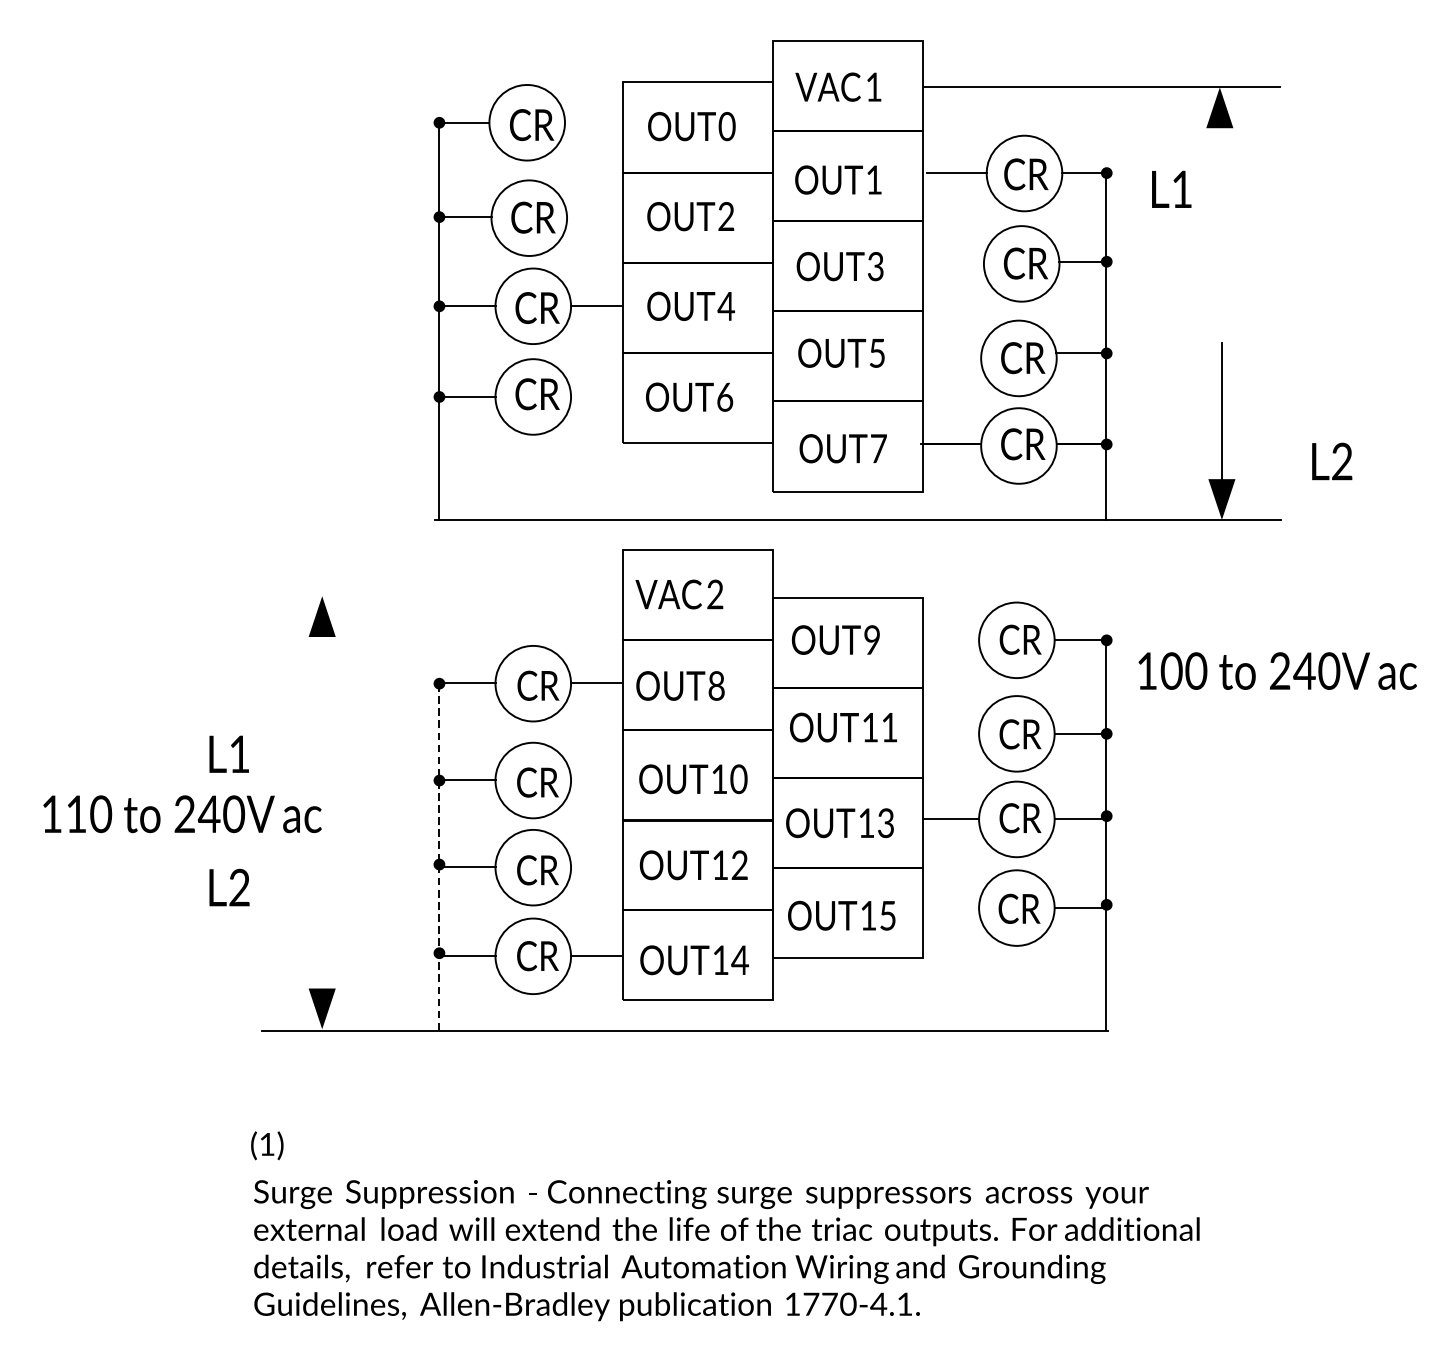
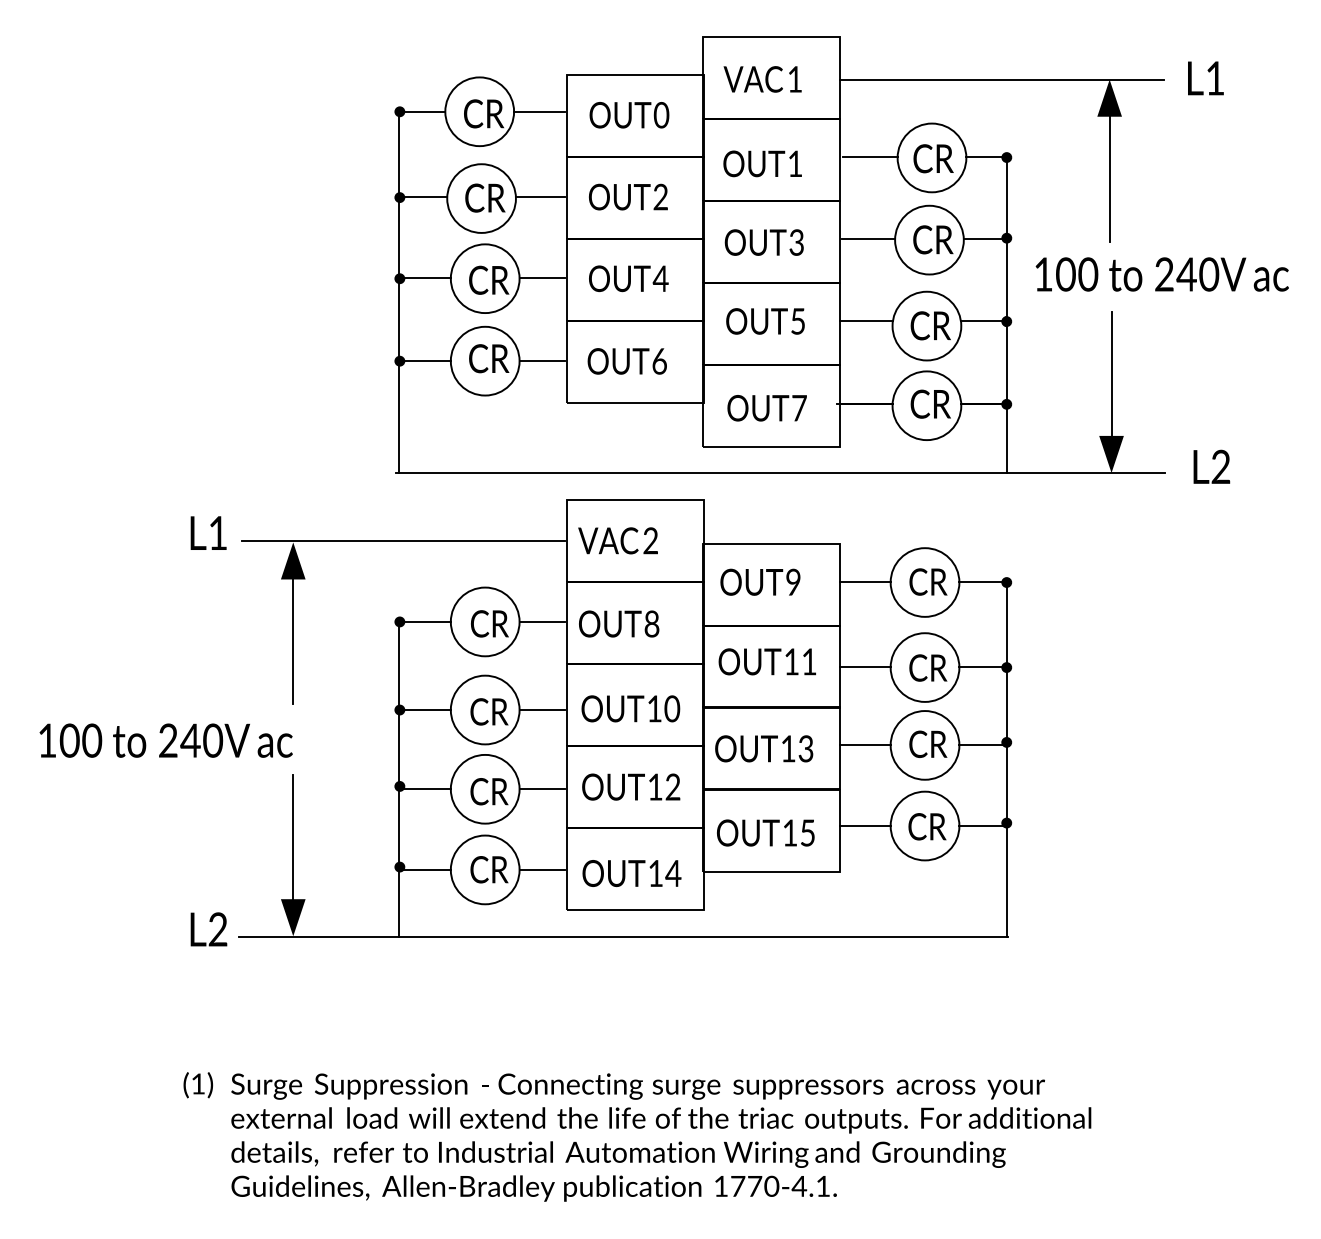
line: (592, 122) -> (539, 111), added
text: (1171, 189) -> (1205, 78), moved
line: (1219, 193) -> (1109, 176), added
line: (594, 217) -> (540, 197), added
line: (954, 262) -> (868, 238), added
line: (951, 353) -> (865, 321), added
line: (596, 396) -> (542, 360), added
text: (1331, 461) -> (1211, 466), moved
line: (443, 595) -> (403, 541), added
line: (950, 640) -> (864, 582), added
text: (1276, 671) -> (1161, 274), moved
line: (322, 701) -> (293, 638), added
line: (950, 733) -> (864, 667), added
text: (229, 753) -> (208, 532), moved
line: (596, 779) -> (542, 709), added
text: (76, 814) -> (69, 740), 110 -> 100
line: (439, 856) -> (399, 779), dashed -> solid
line: (596, 867) -> (542, 789), added
text: (229, 887) -> (208, 929), moved
line: (950, 907) -> (864, 825), added
line: (322, 922) -> (293, 839), added
text: (266, 1146) -> (197, 1085), moved

